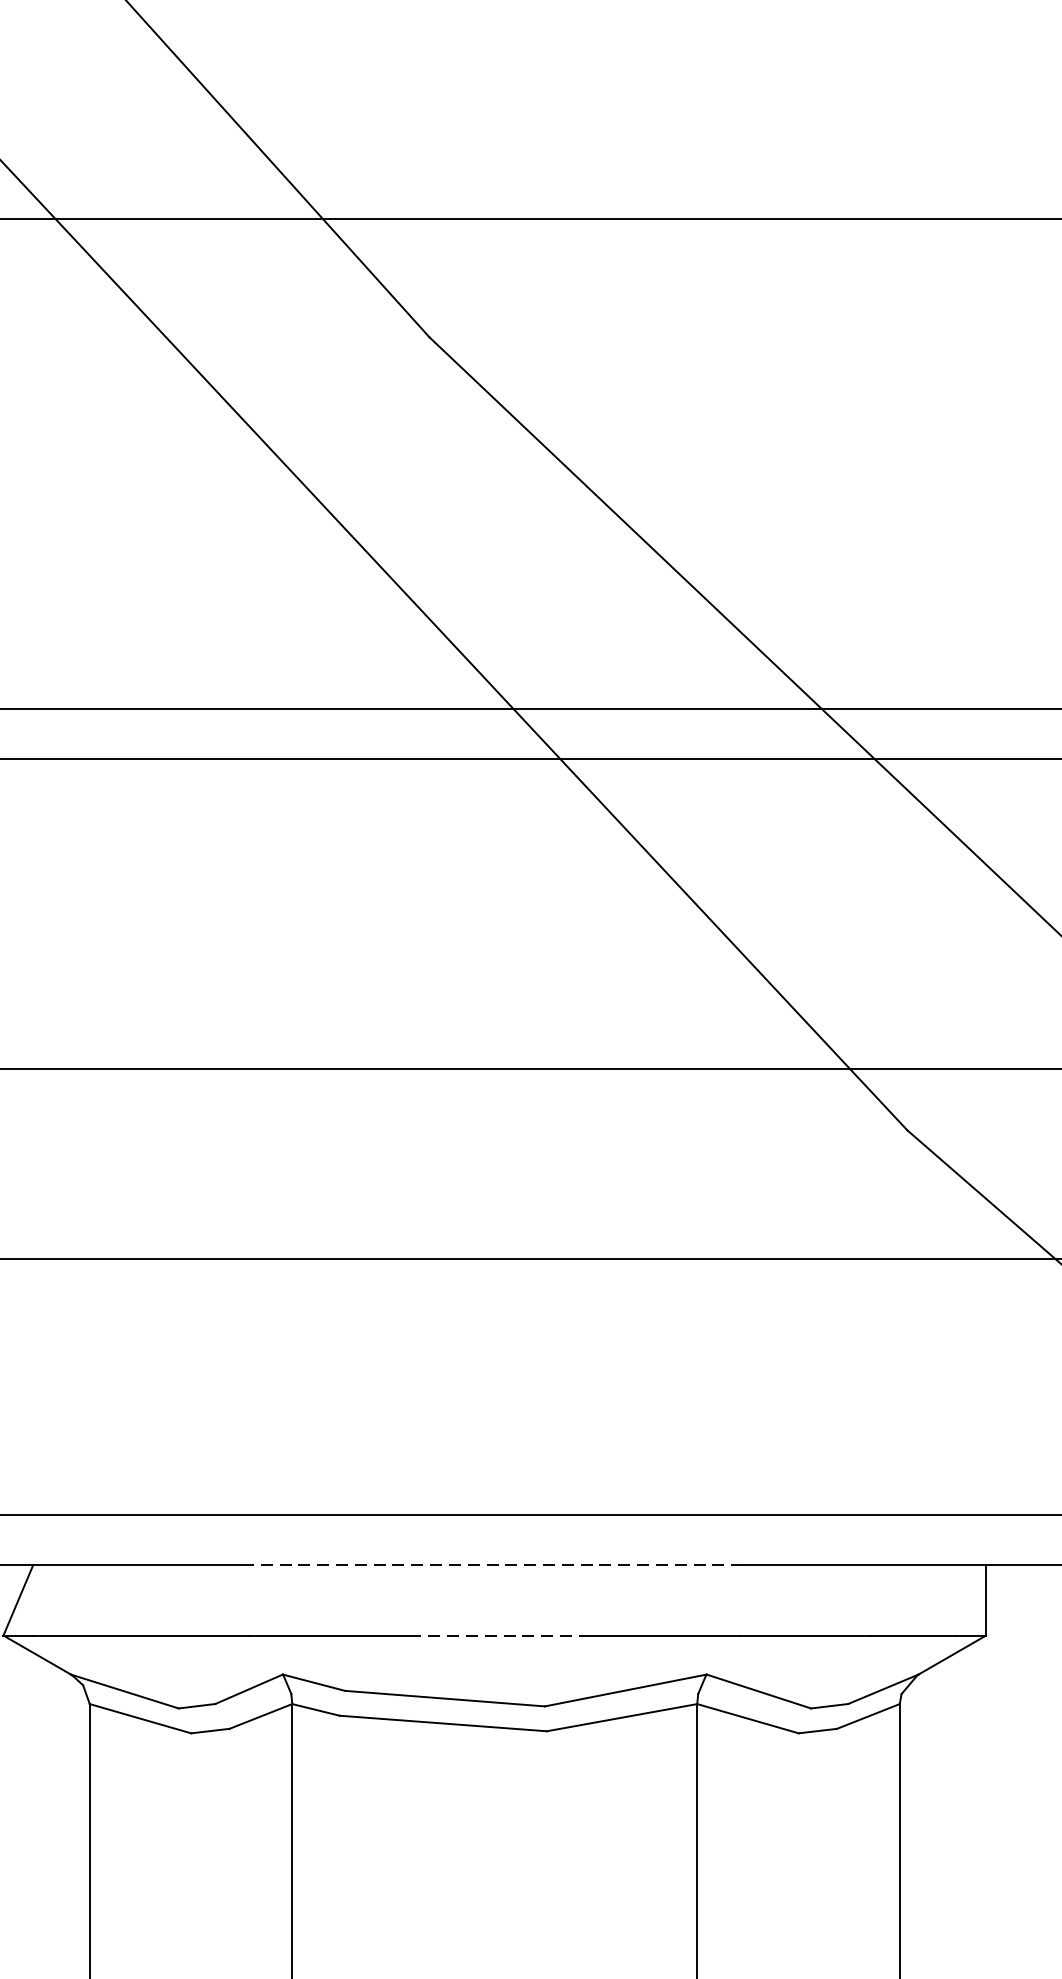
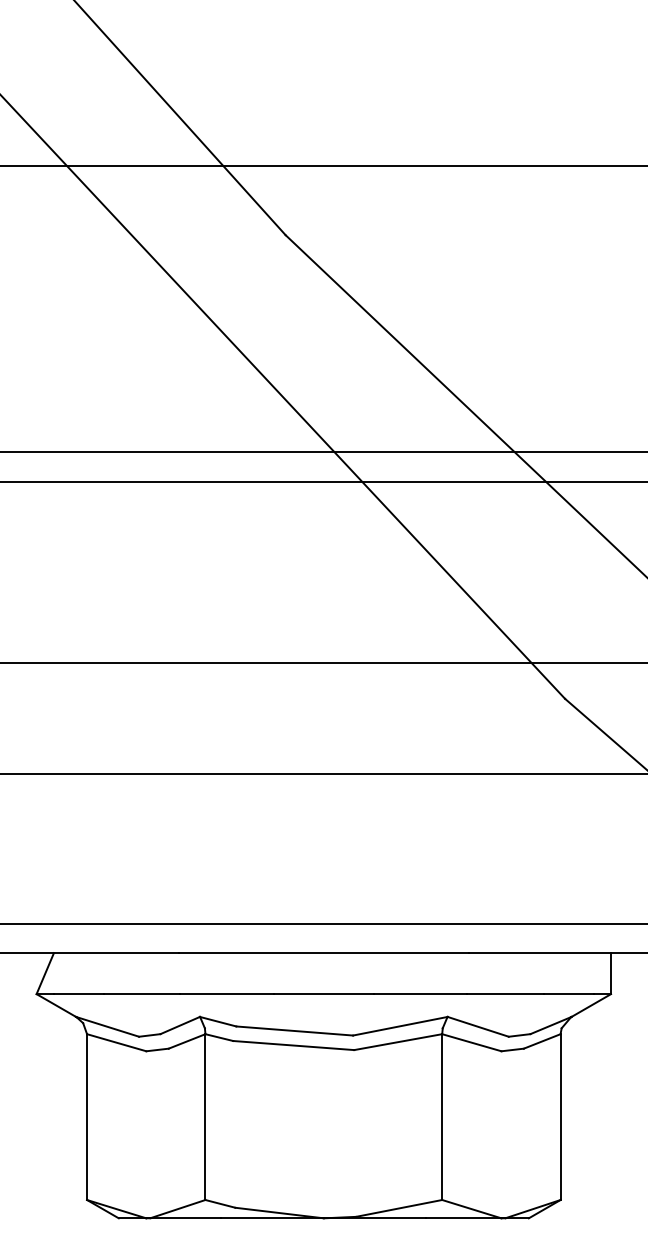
line: (494, 1566) -> (323, 953), dashed -> solid
line: (494, 1636) -> (323, 994), dashed -> solid

